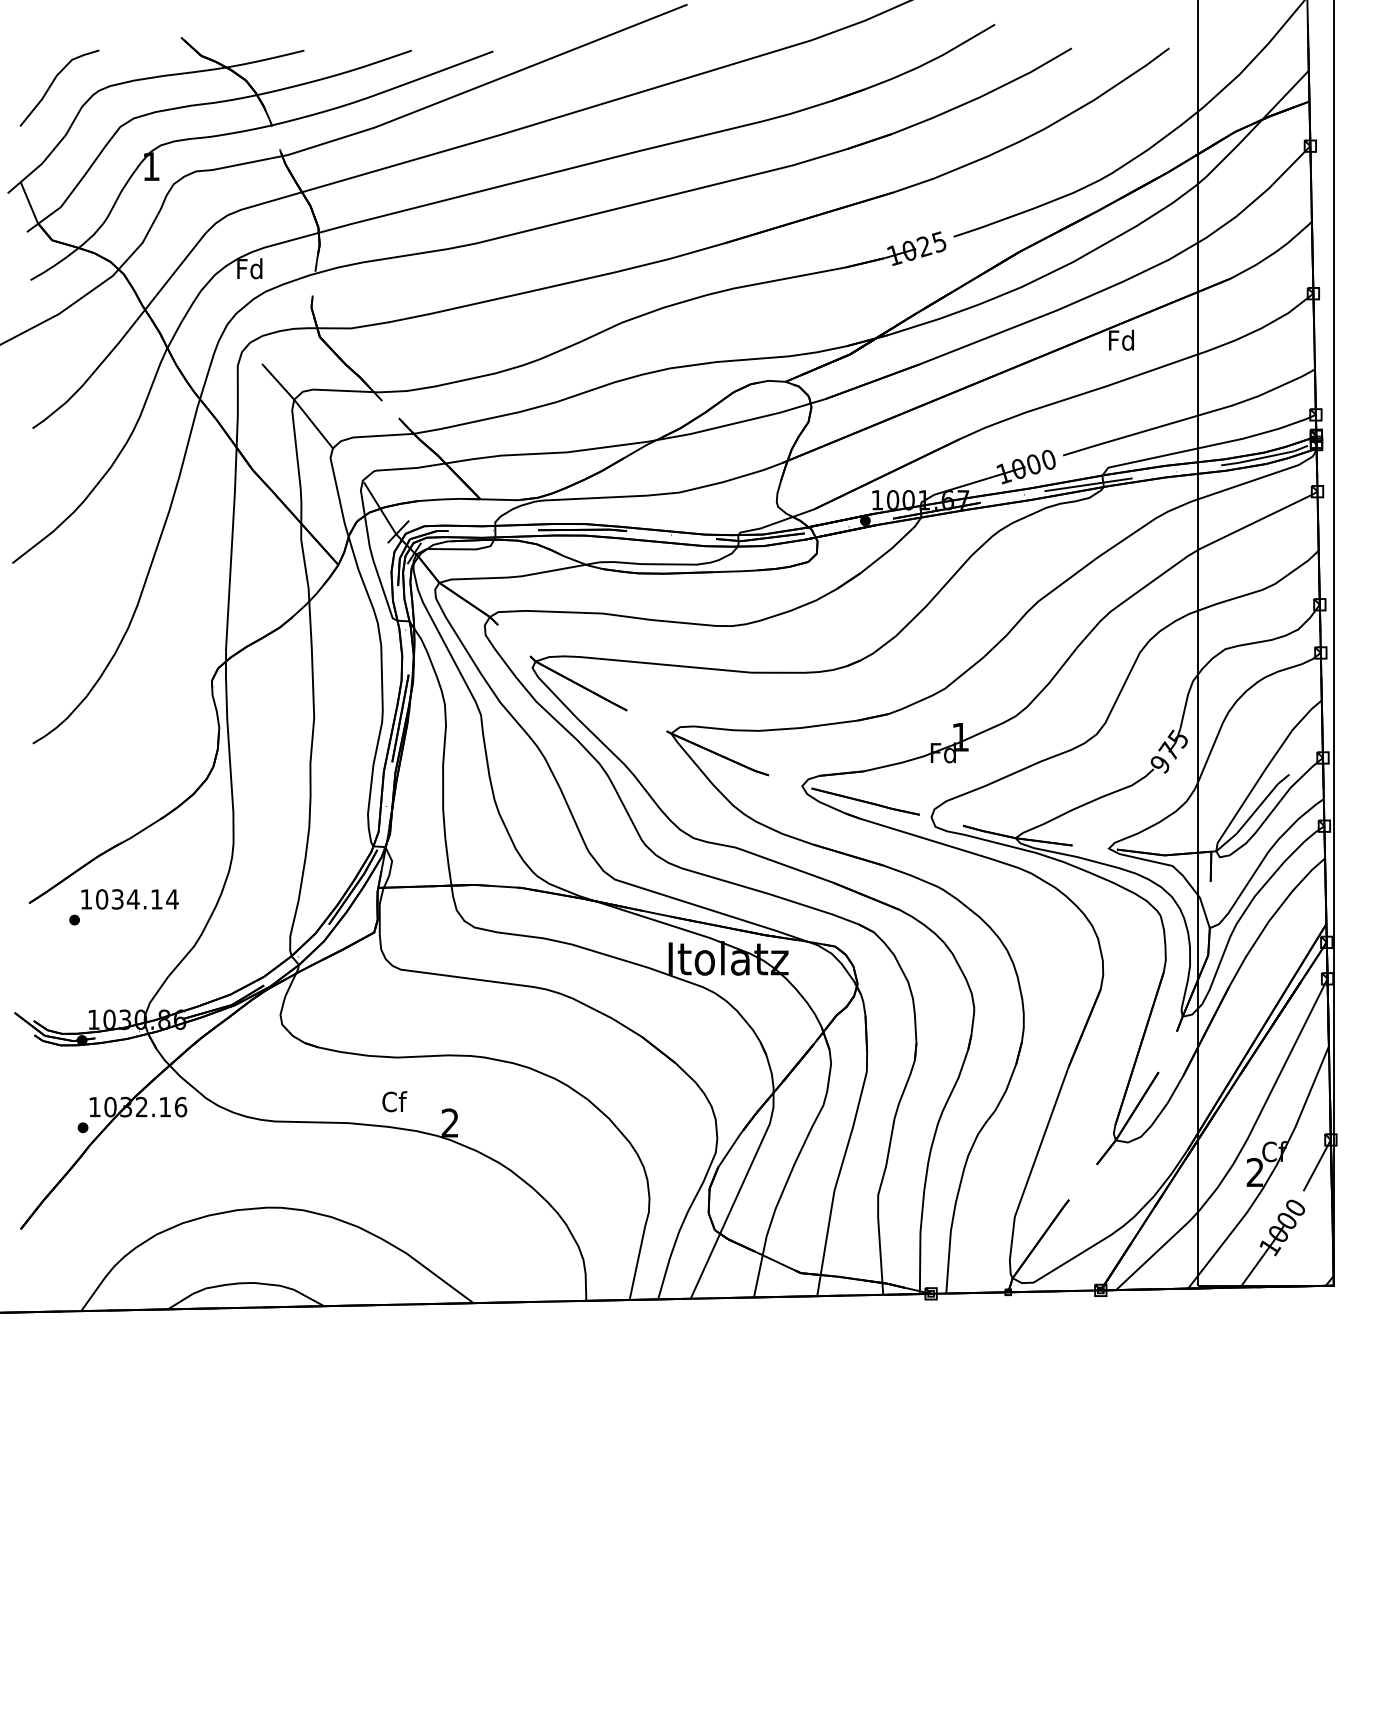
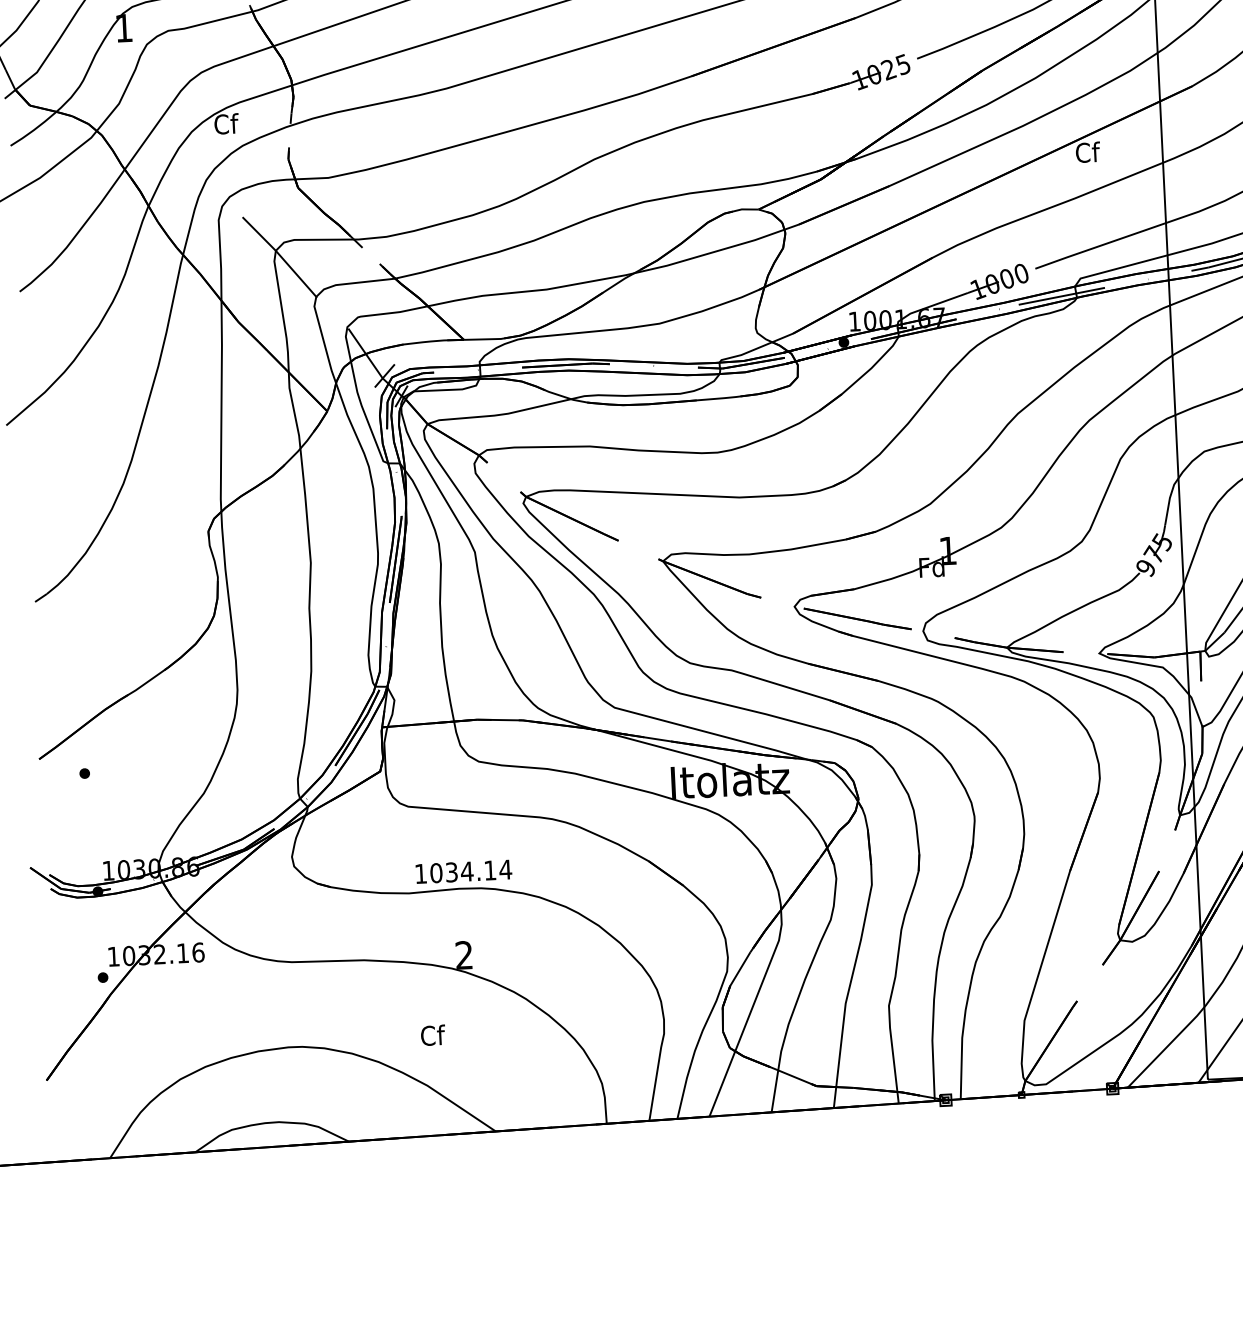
text: (250, 268) -> (226, 123), Fd -> Cf
text: (1121, 339) -> (1087, 151), Fd -> Cf
text: (129, 899) -> (463, 871), moved
text: (394, 1101) -> (432, 1035), moved

